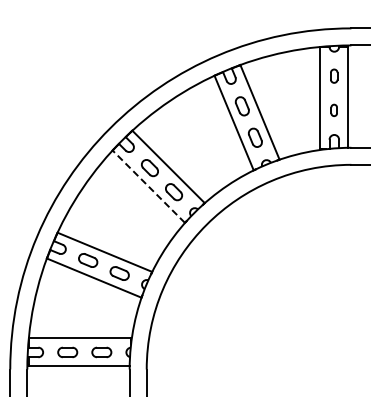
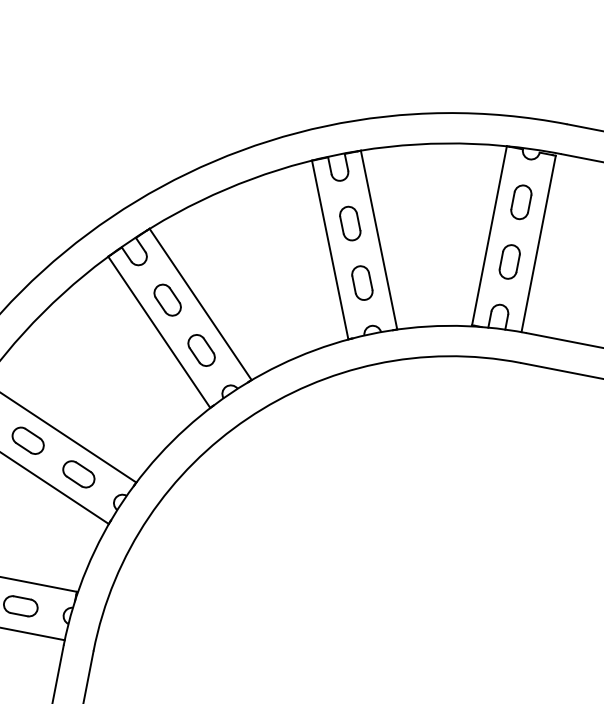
part: (333, 75) -> (520, 200), size x1.43
part: (333, 110) -> (508, 261), size x1.67
line: (148, 186) -> (158, 331), dashed -> solid

